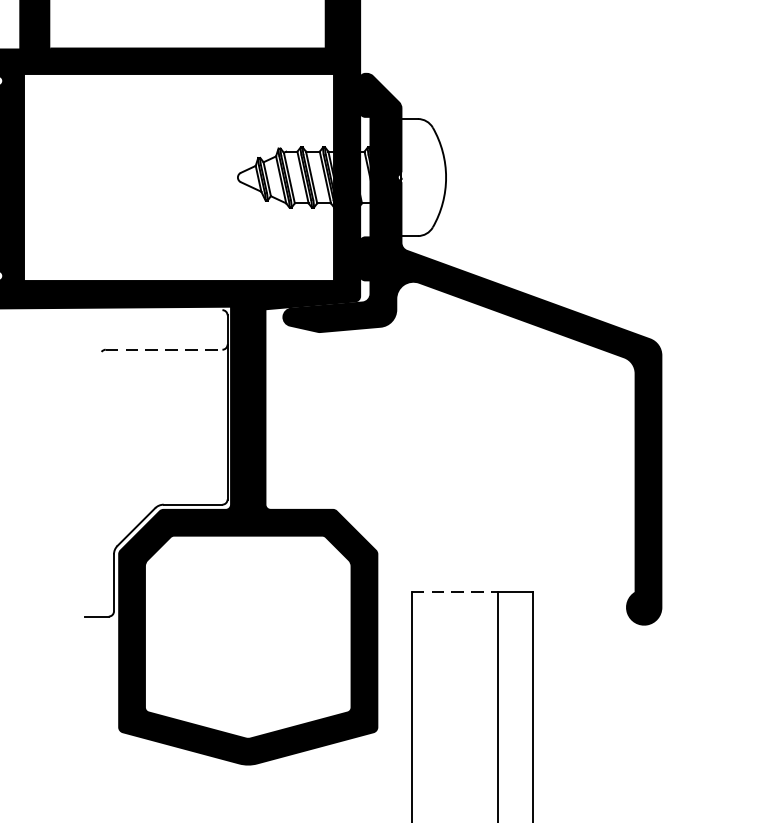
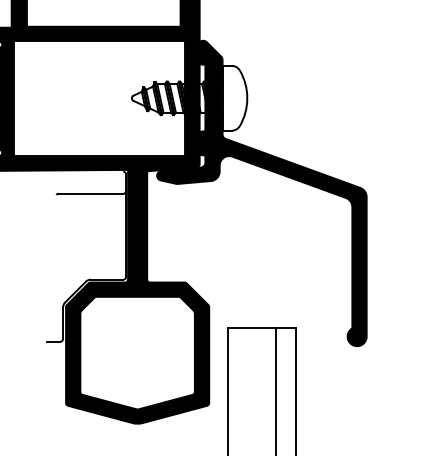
line: (165, 349) -> (91, 193), dashed -> solid
line: (455, 592) -> (252, 328), dashed -> solid

